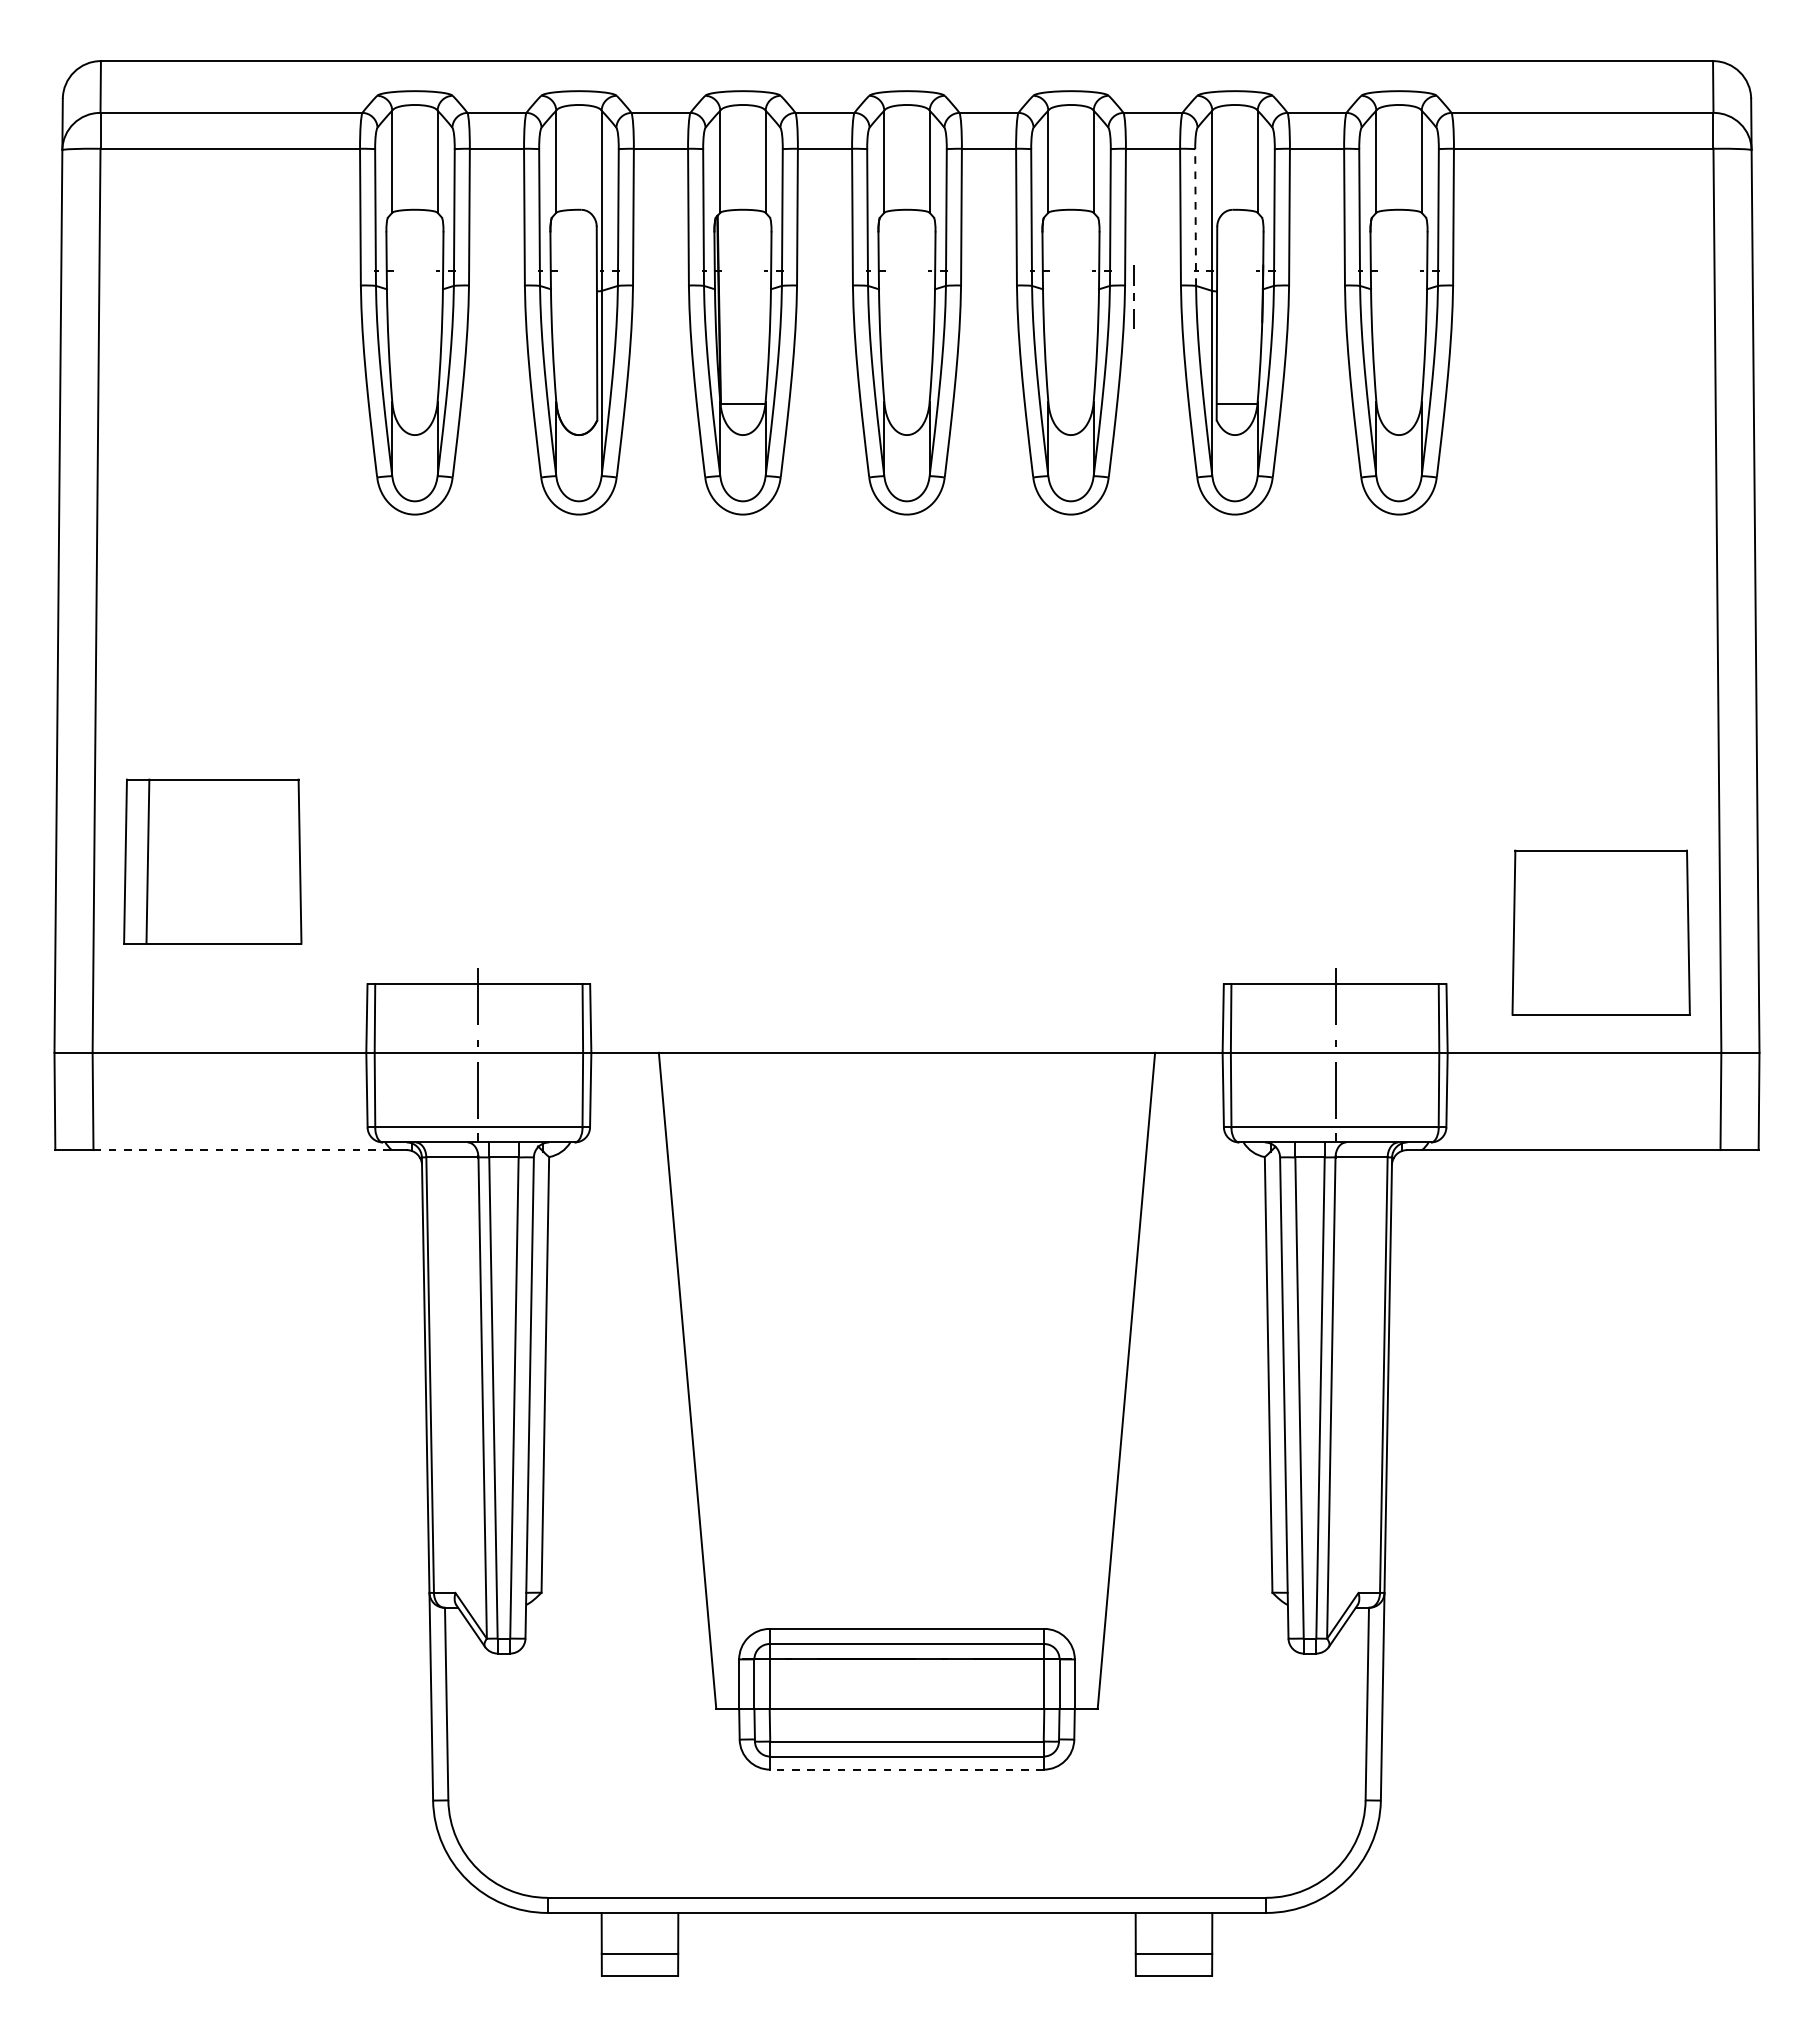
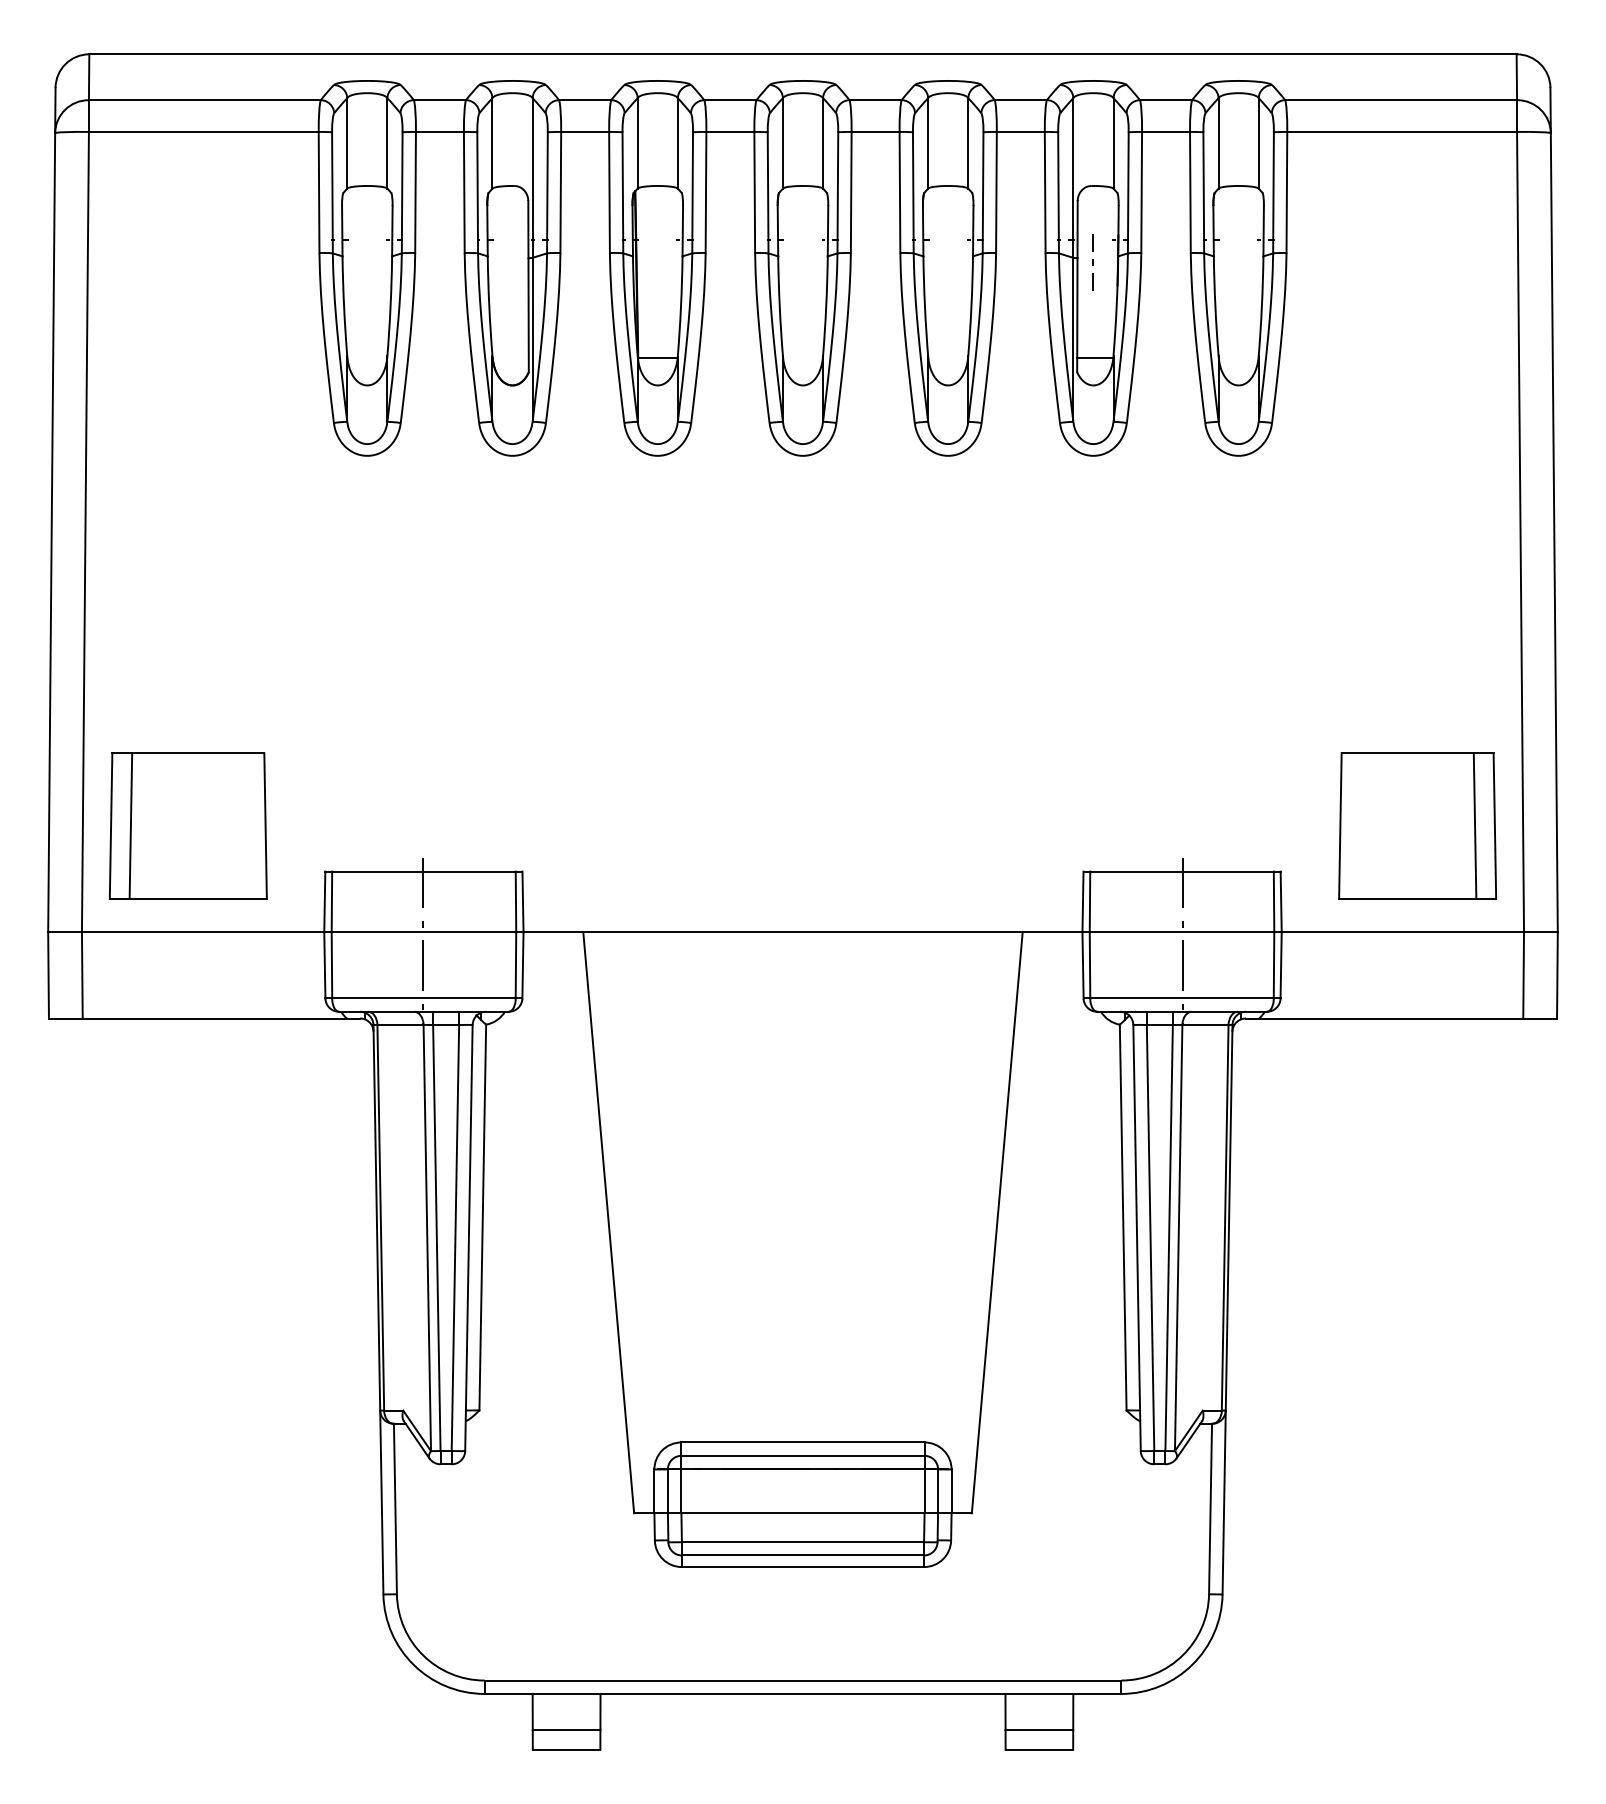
line: (1195, 217) -> (1058, 192), dashed -> solid
line: (1133, 296) -> (1092, 261), moved
part: (212, 861) -> (188, 825), moved
line: (1665, 932) -> (1474, 825), added
line: (243, 1150) -> (215, 1018), dashed -> solid
line: (906, 1769) -> (802, 1566), dashed -> solid

